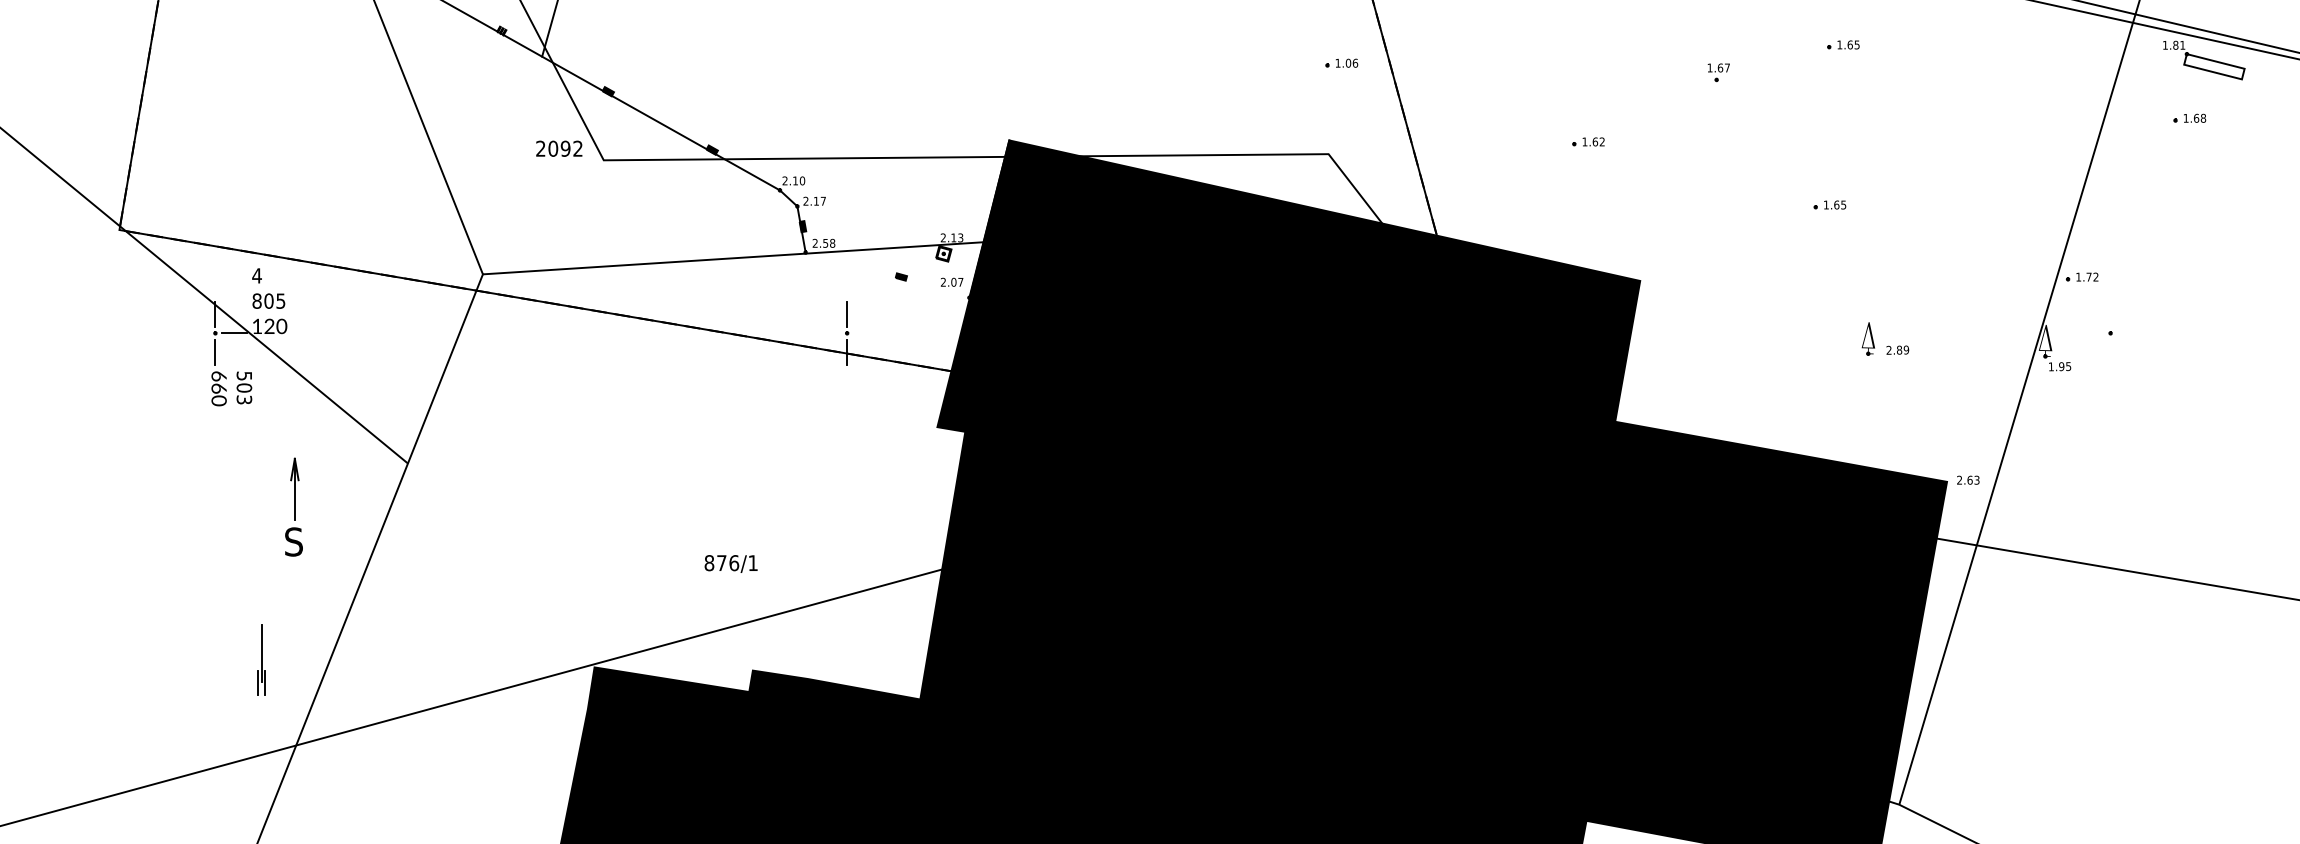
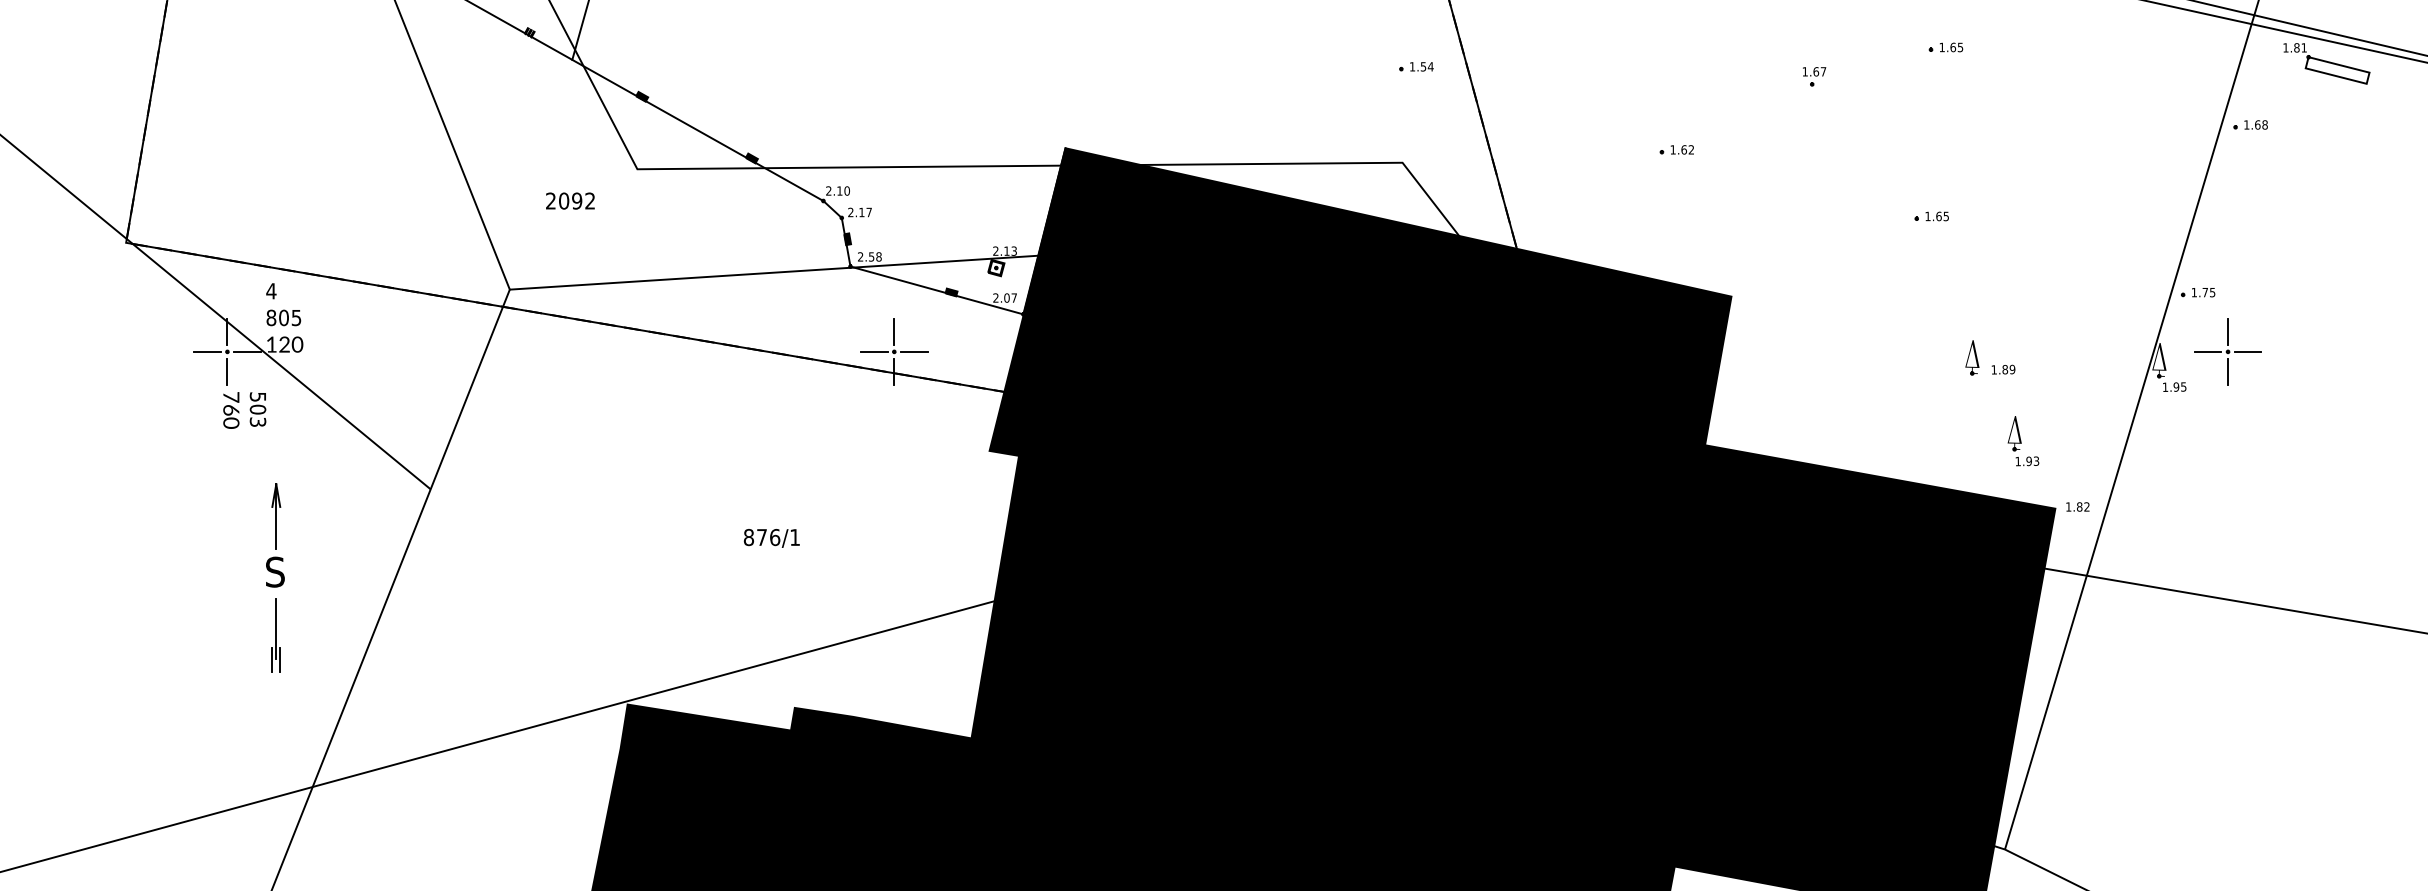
text: (1351, 62) -> (1426, 66), 1.06 -> 1.54
part: (2189, 117) -> (2250, 124), moved
text: (559, 148) -> (570, 200), moved
line: (887, 275) -> (936, 290), added
text: (2095, 277) -> (2212, 292), 1.72 -> 1.75
line: (2111, 314) -> (2228, 331), added
line: (196, 332) -> (207, 351), added
line: (827, 332) -> (873, 351), added
line: (865, 332) -> (913, 351), added
line: (2091, 332) -> (2207, 351), added
line: (2129, 332) -> (2247, 351), added
text: (1888, 350) -> (1993, 369), 2.89 -> 1.89
line: (2111, 351) -> (2228, 371), added
text: (219, 376) -> (231, 397), 660 -> 760
part: (1916, 418) -> (2023, 441), added
text: (1967, 479) -> (2077, 506), 2.63 -> 1.82
part: (294, 507) -> (275, 535), moved
text: (730, 564) -> (771, 538), moved
part: (260, 659) -> (275, 635), moved

